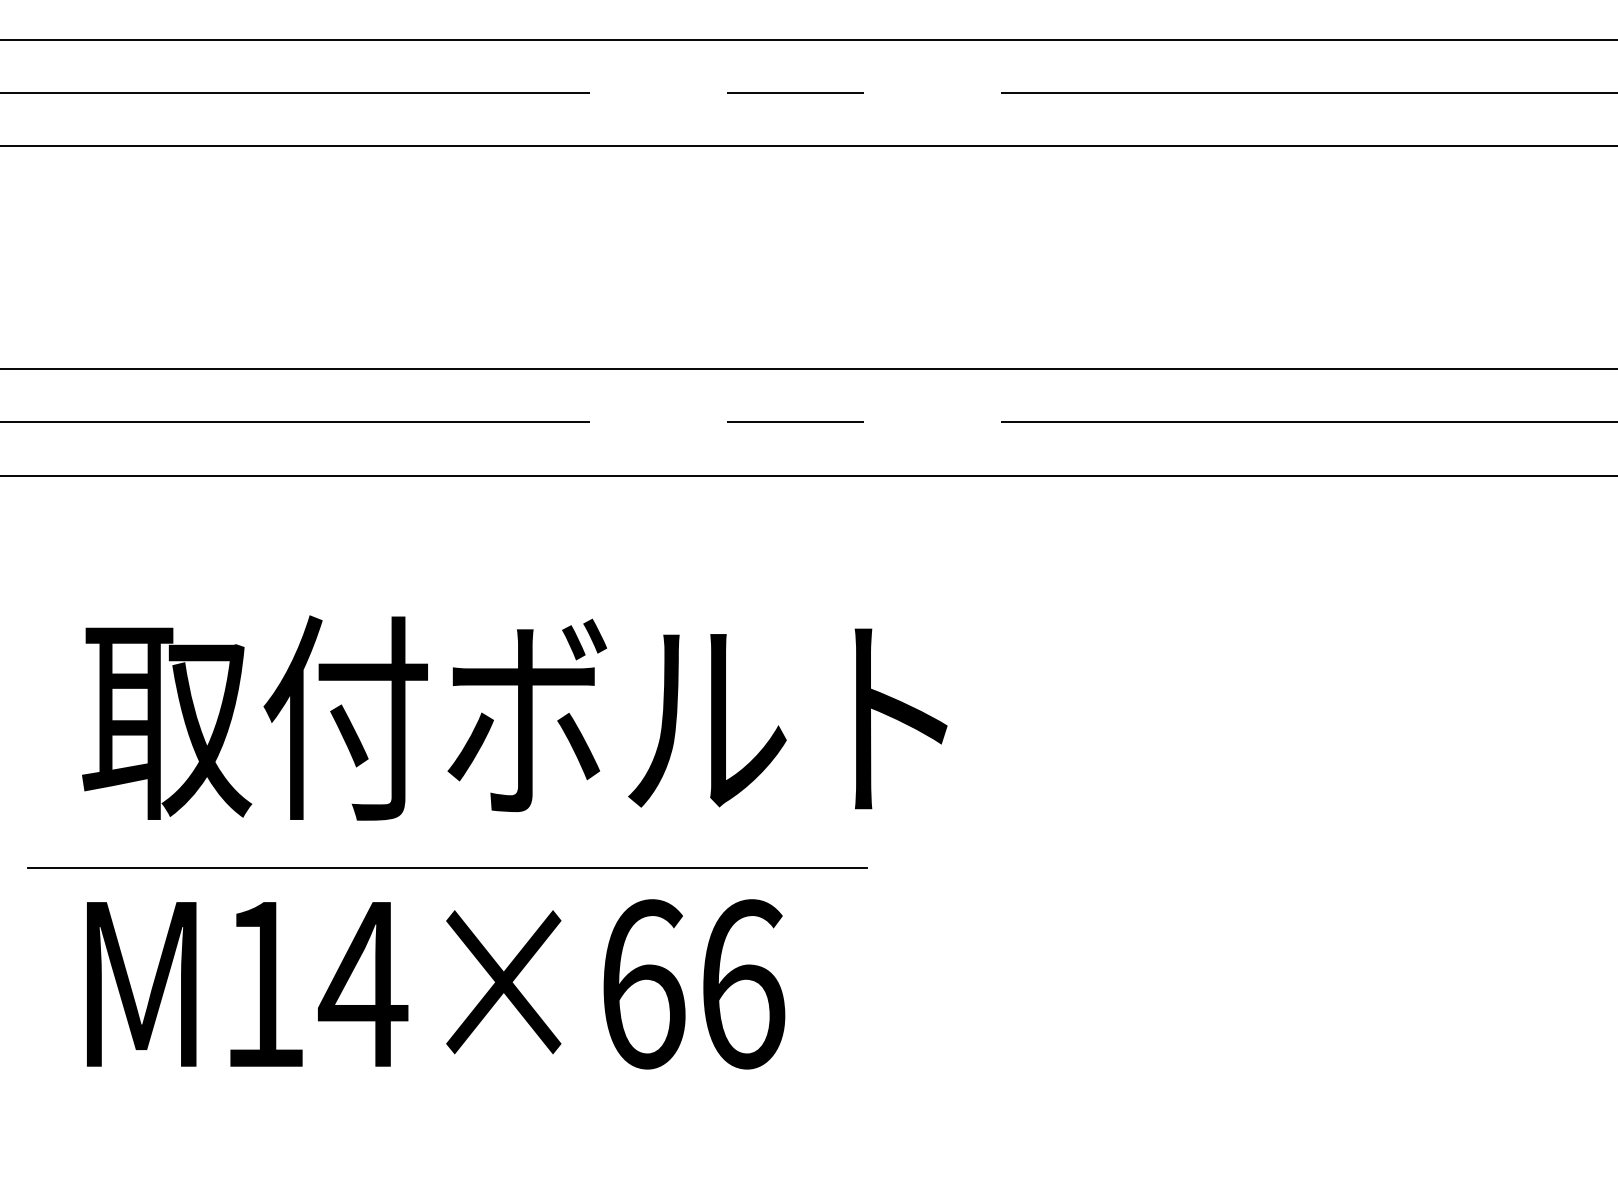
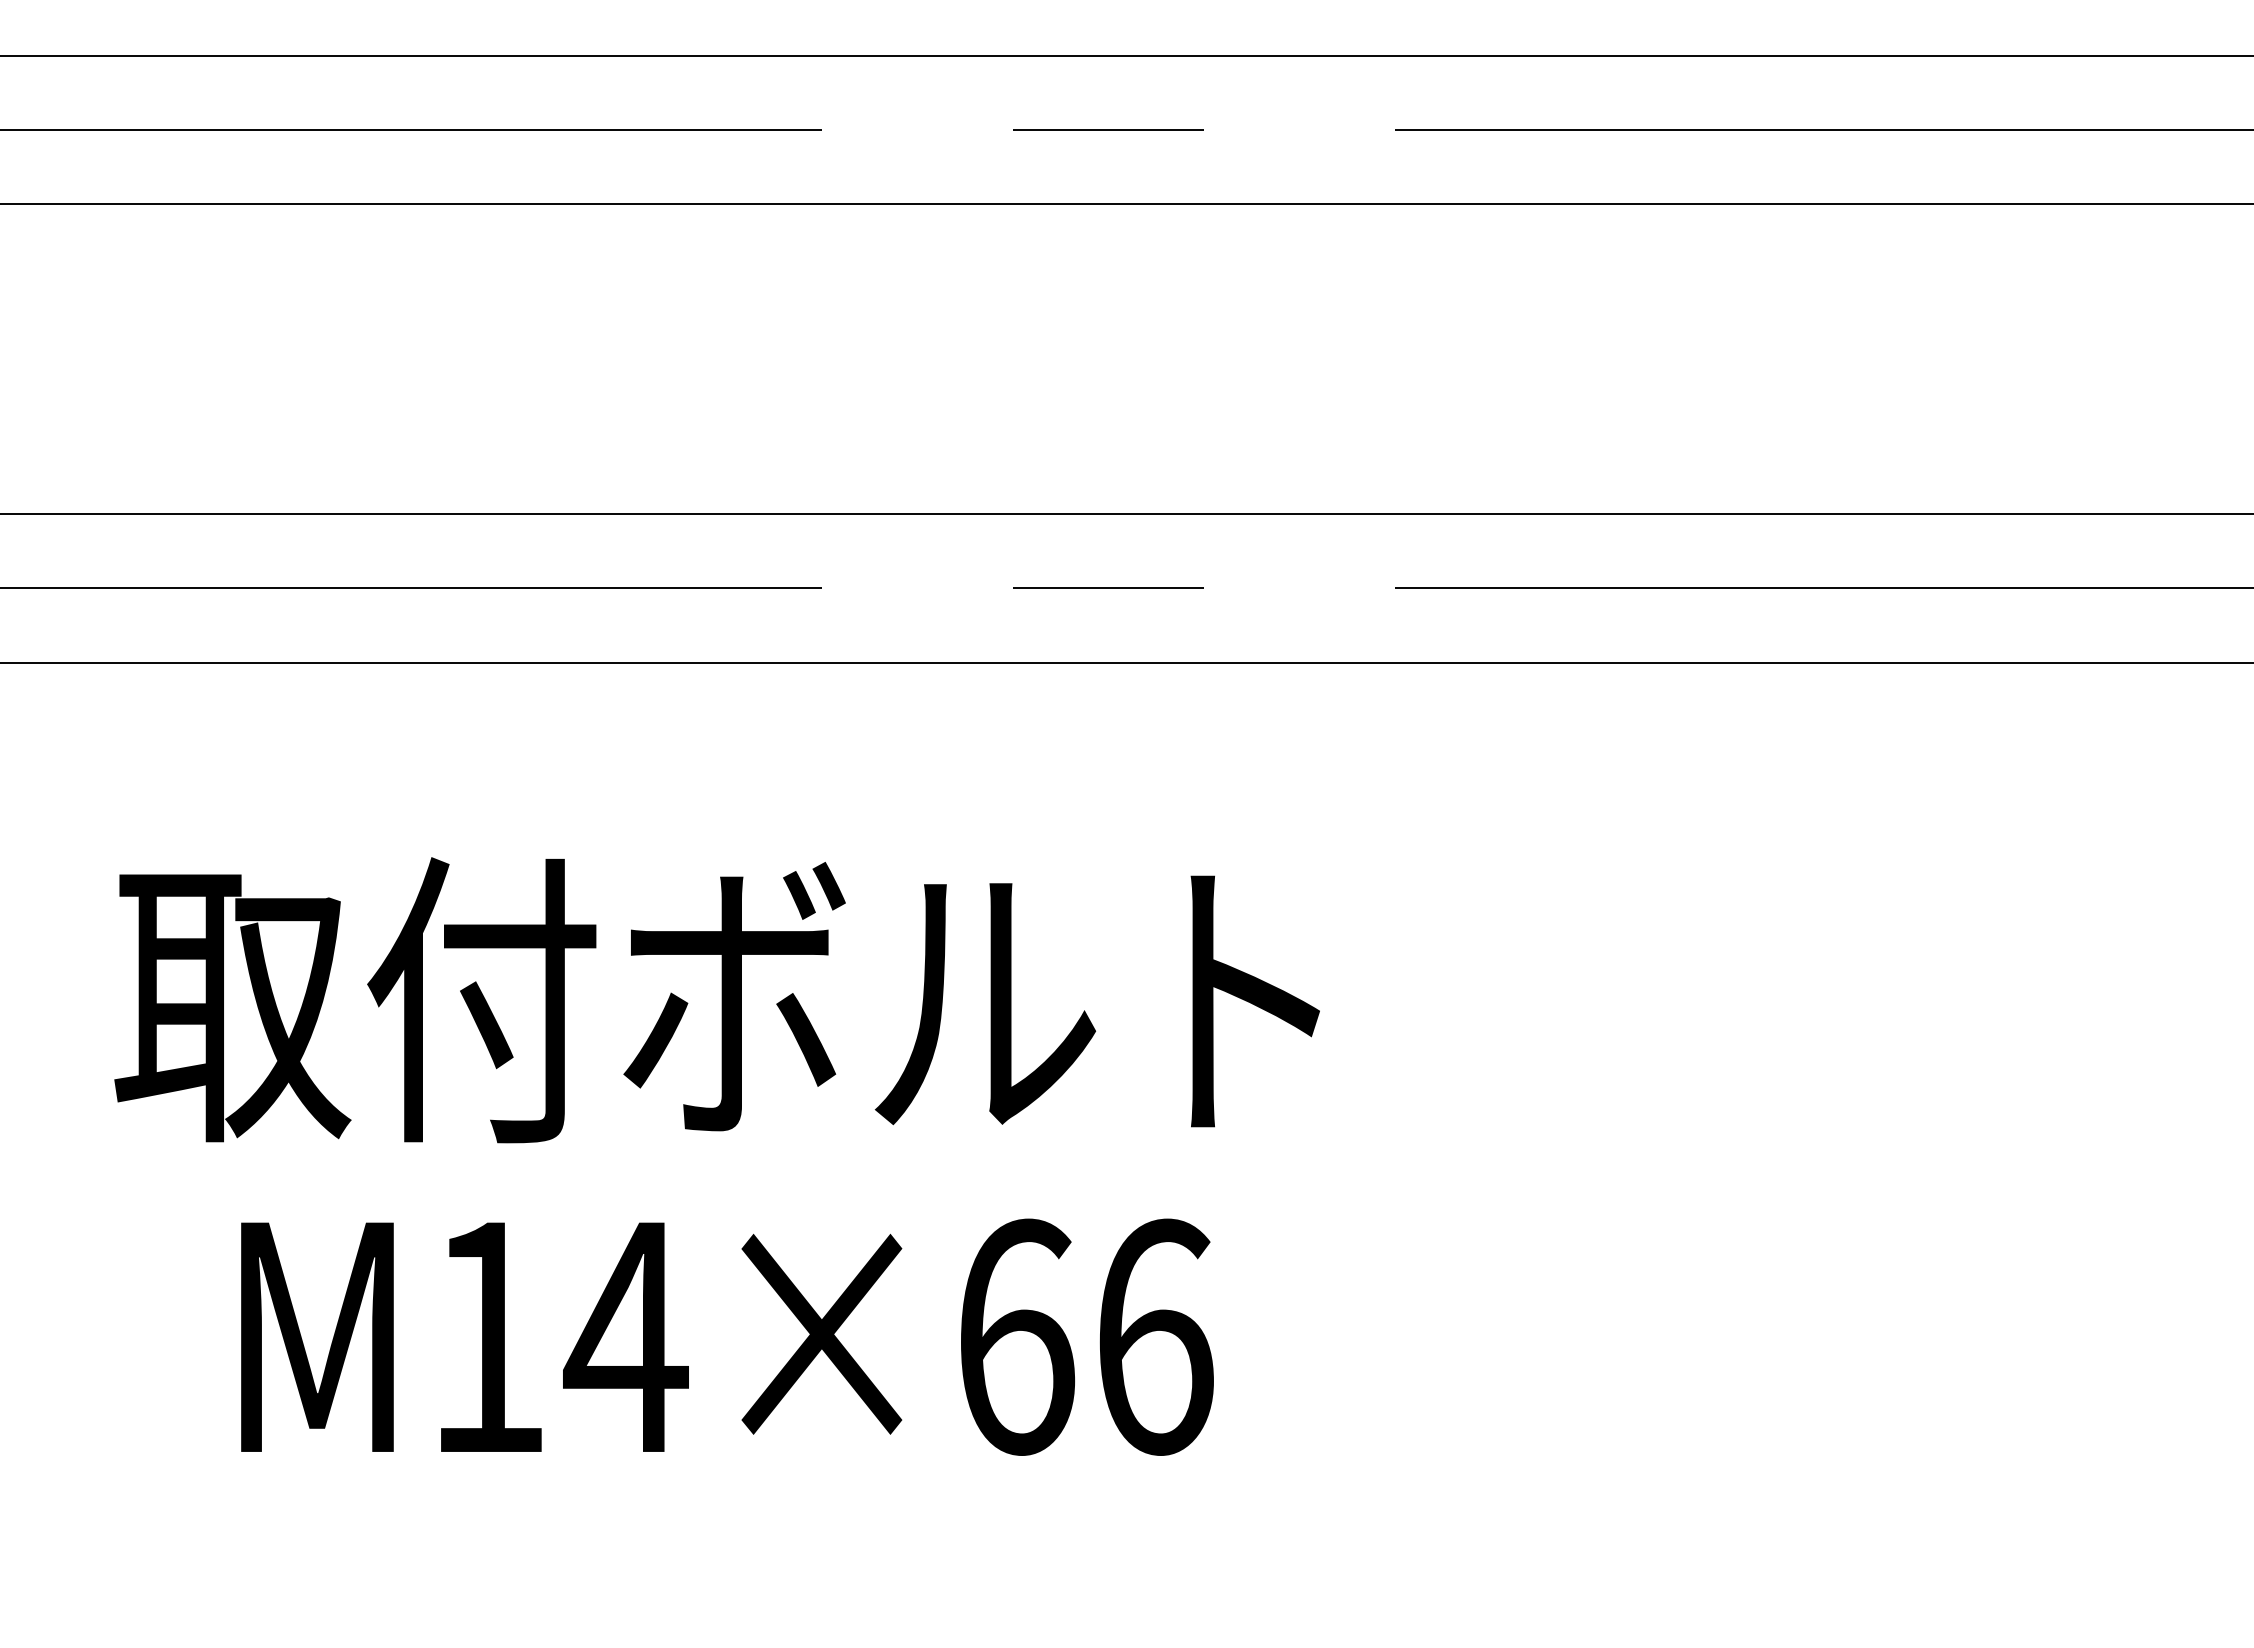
line: (446, 868) -> (622, 1209), removed
text: (436, 983) -> (727, 1336), moved

